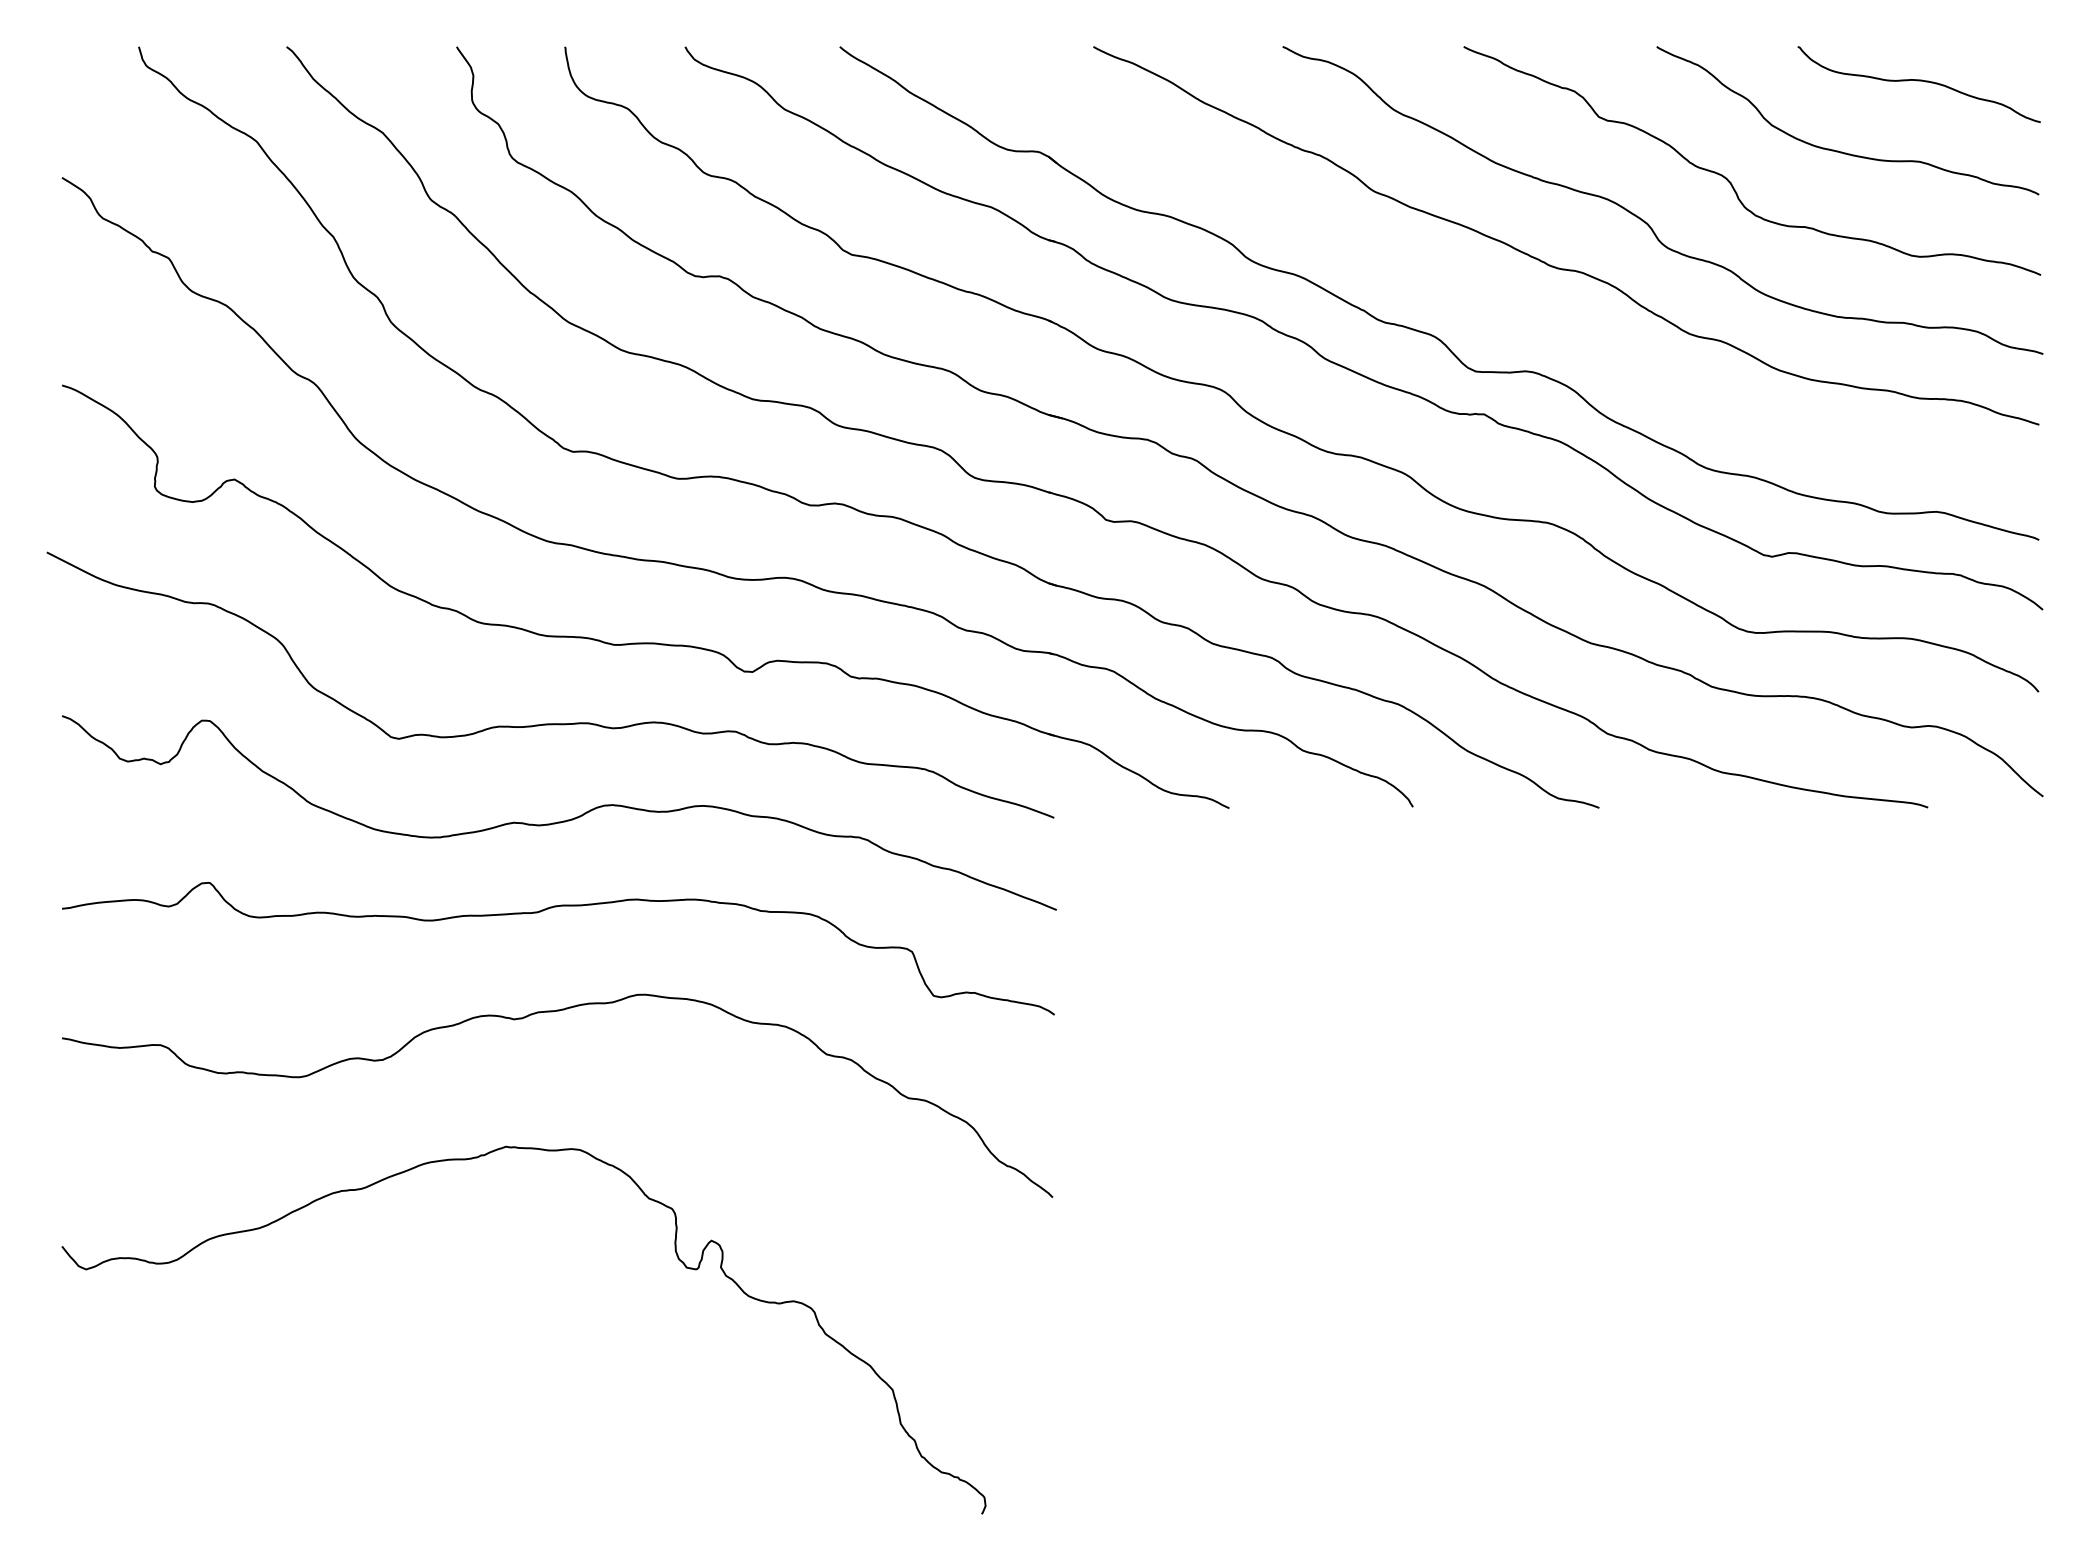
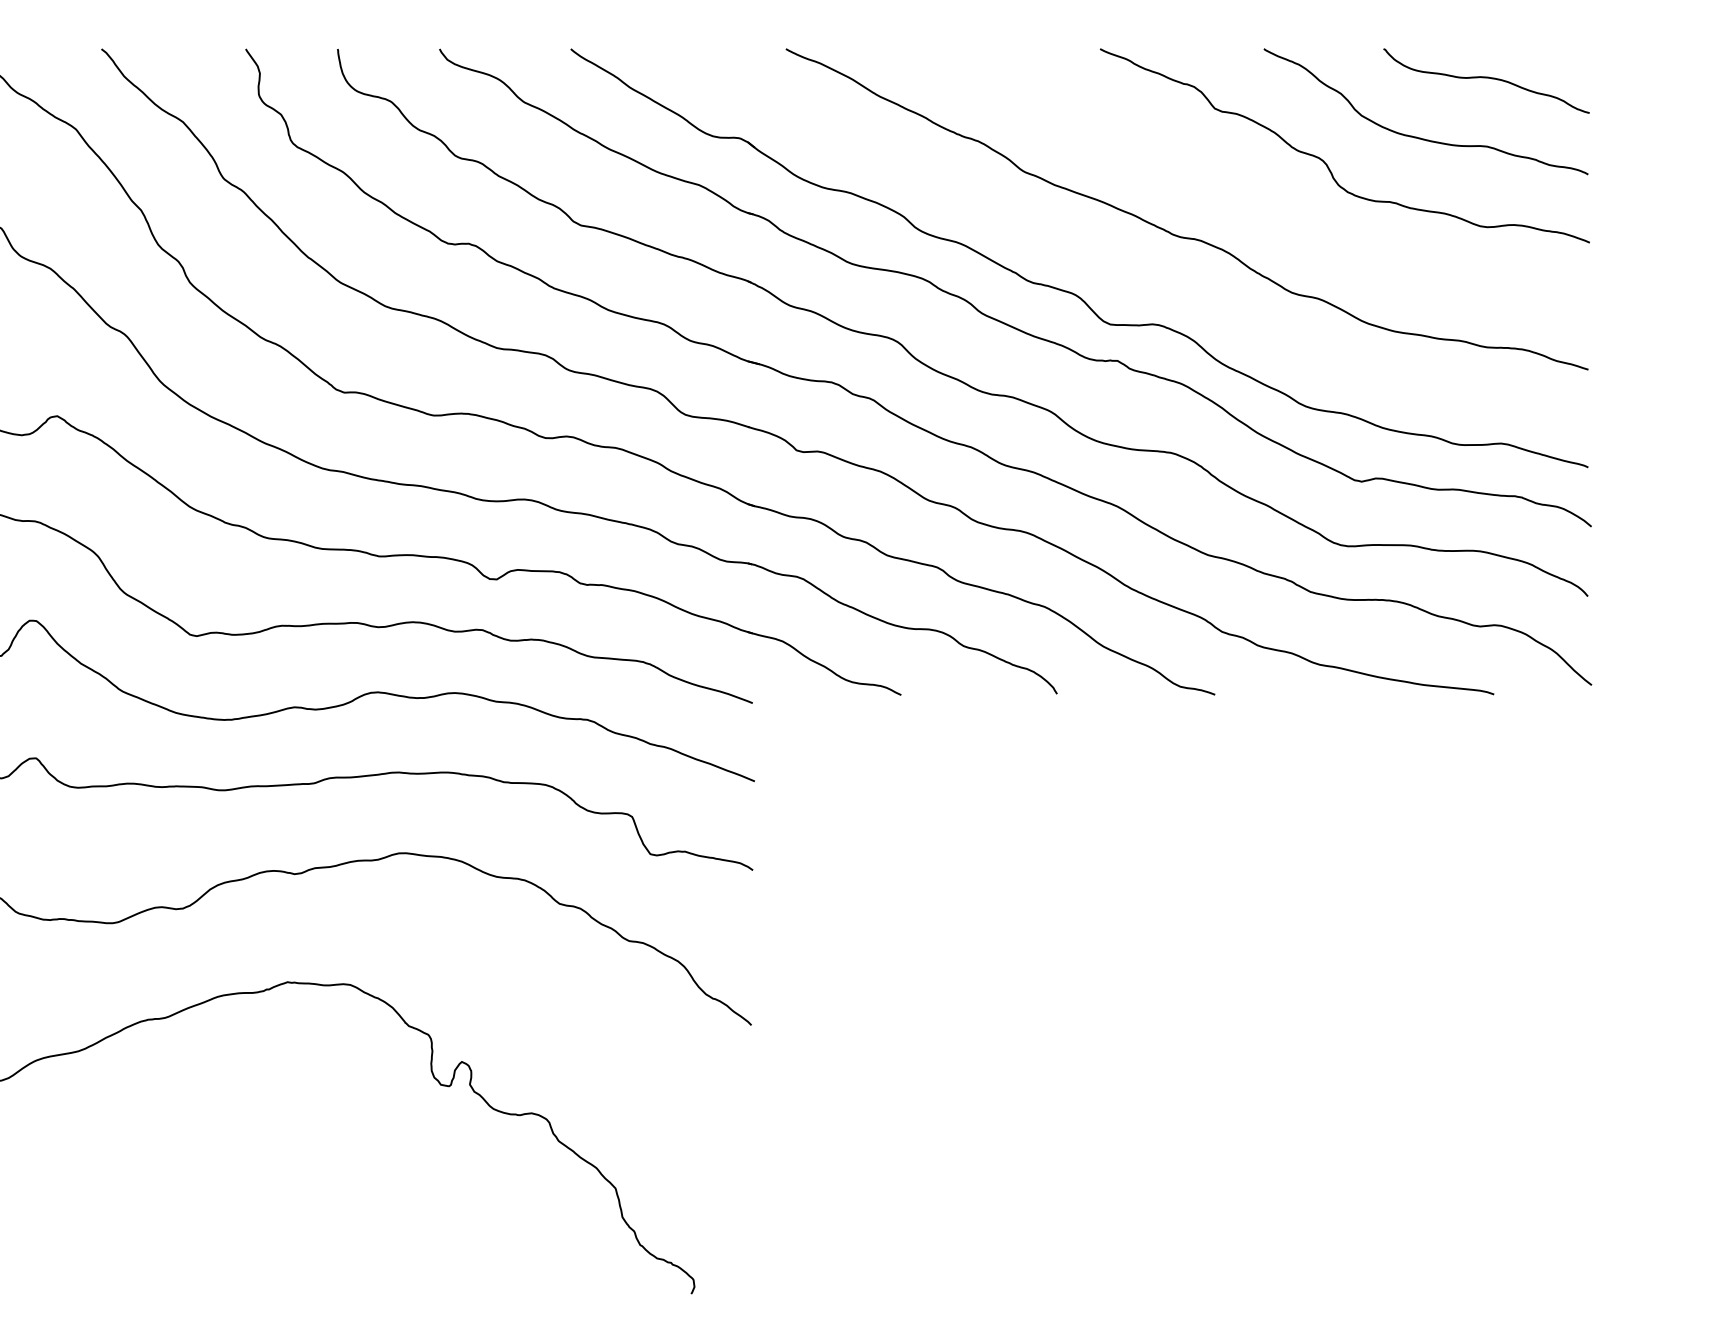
curve: (1647, 222) -> (1256, 198), removed

